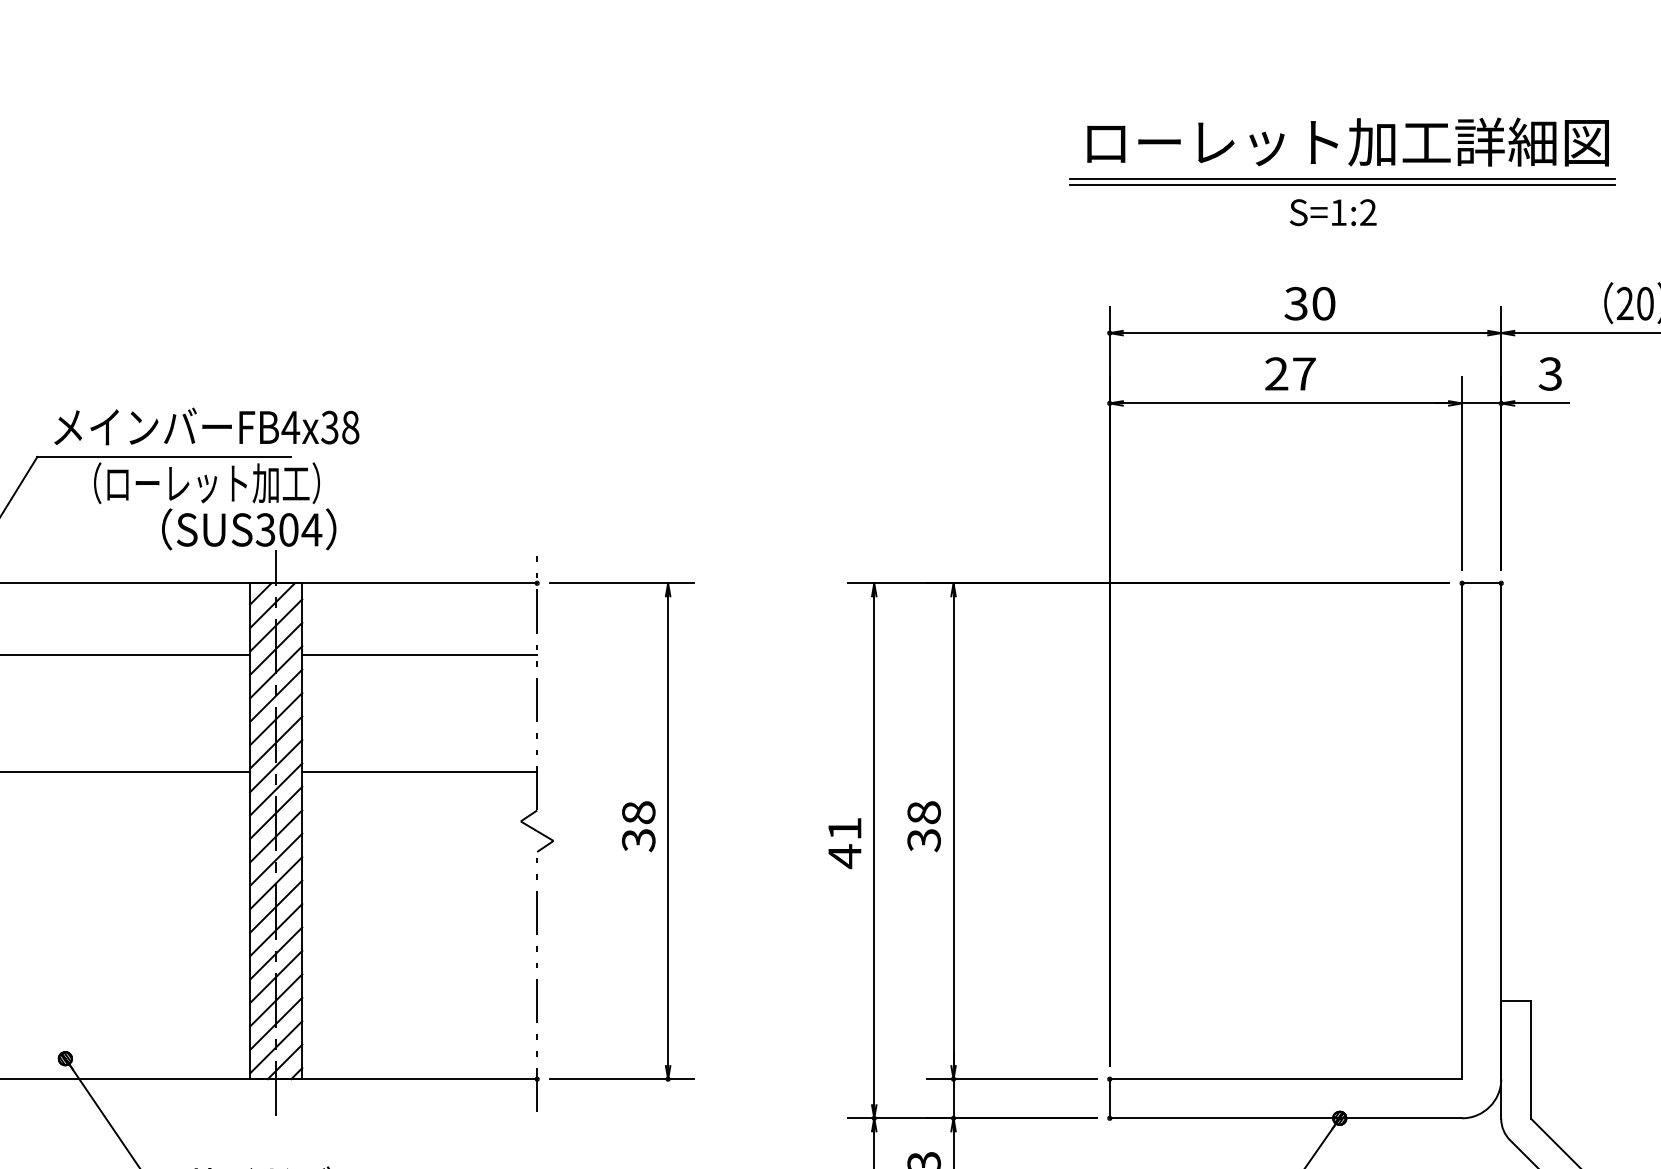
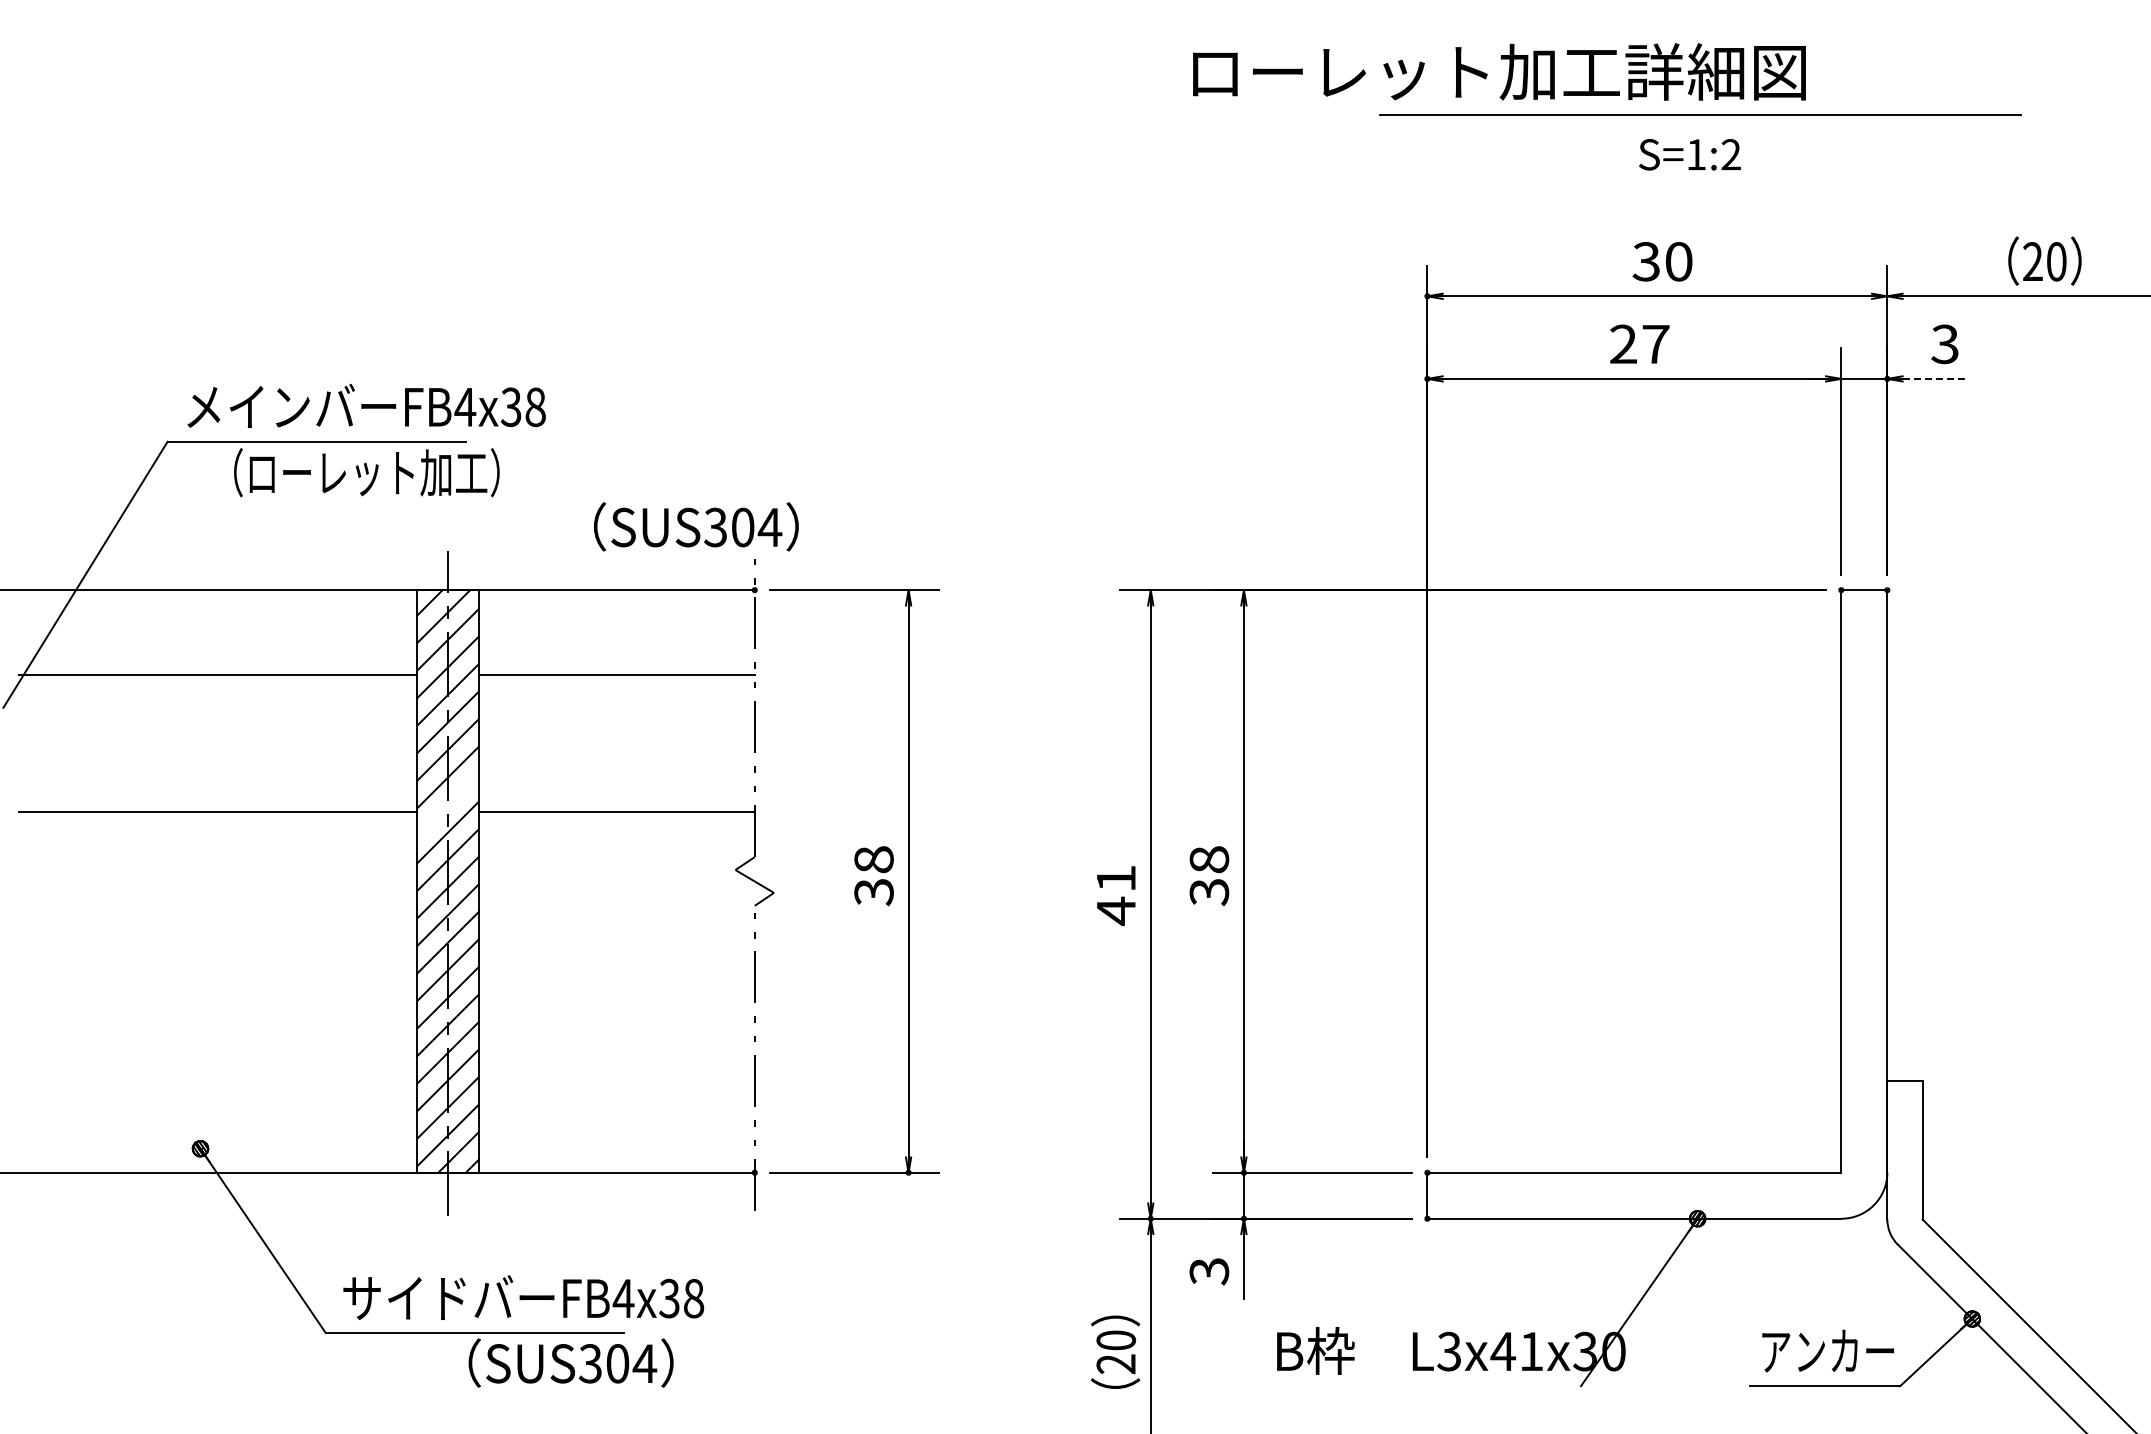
text: (1348, 141) -> (1499, 71), moved
line: (1342, 185) -> (1700, 122), removed
line: (1542, 403) -> (1935, 378), solid -> dashed
text: (249, 529) -> (696, 526), moved
line: (275, 765) -> (447, 804), removed

